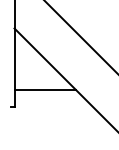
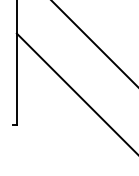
line: (44, 89) -> (52, 105), removed

